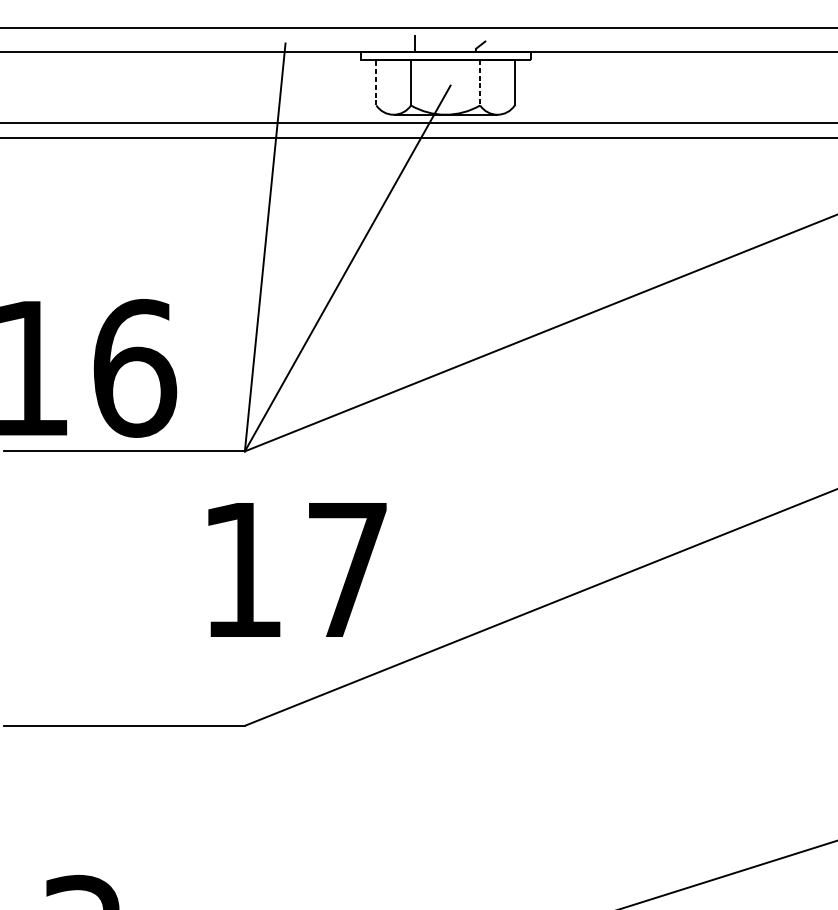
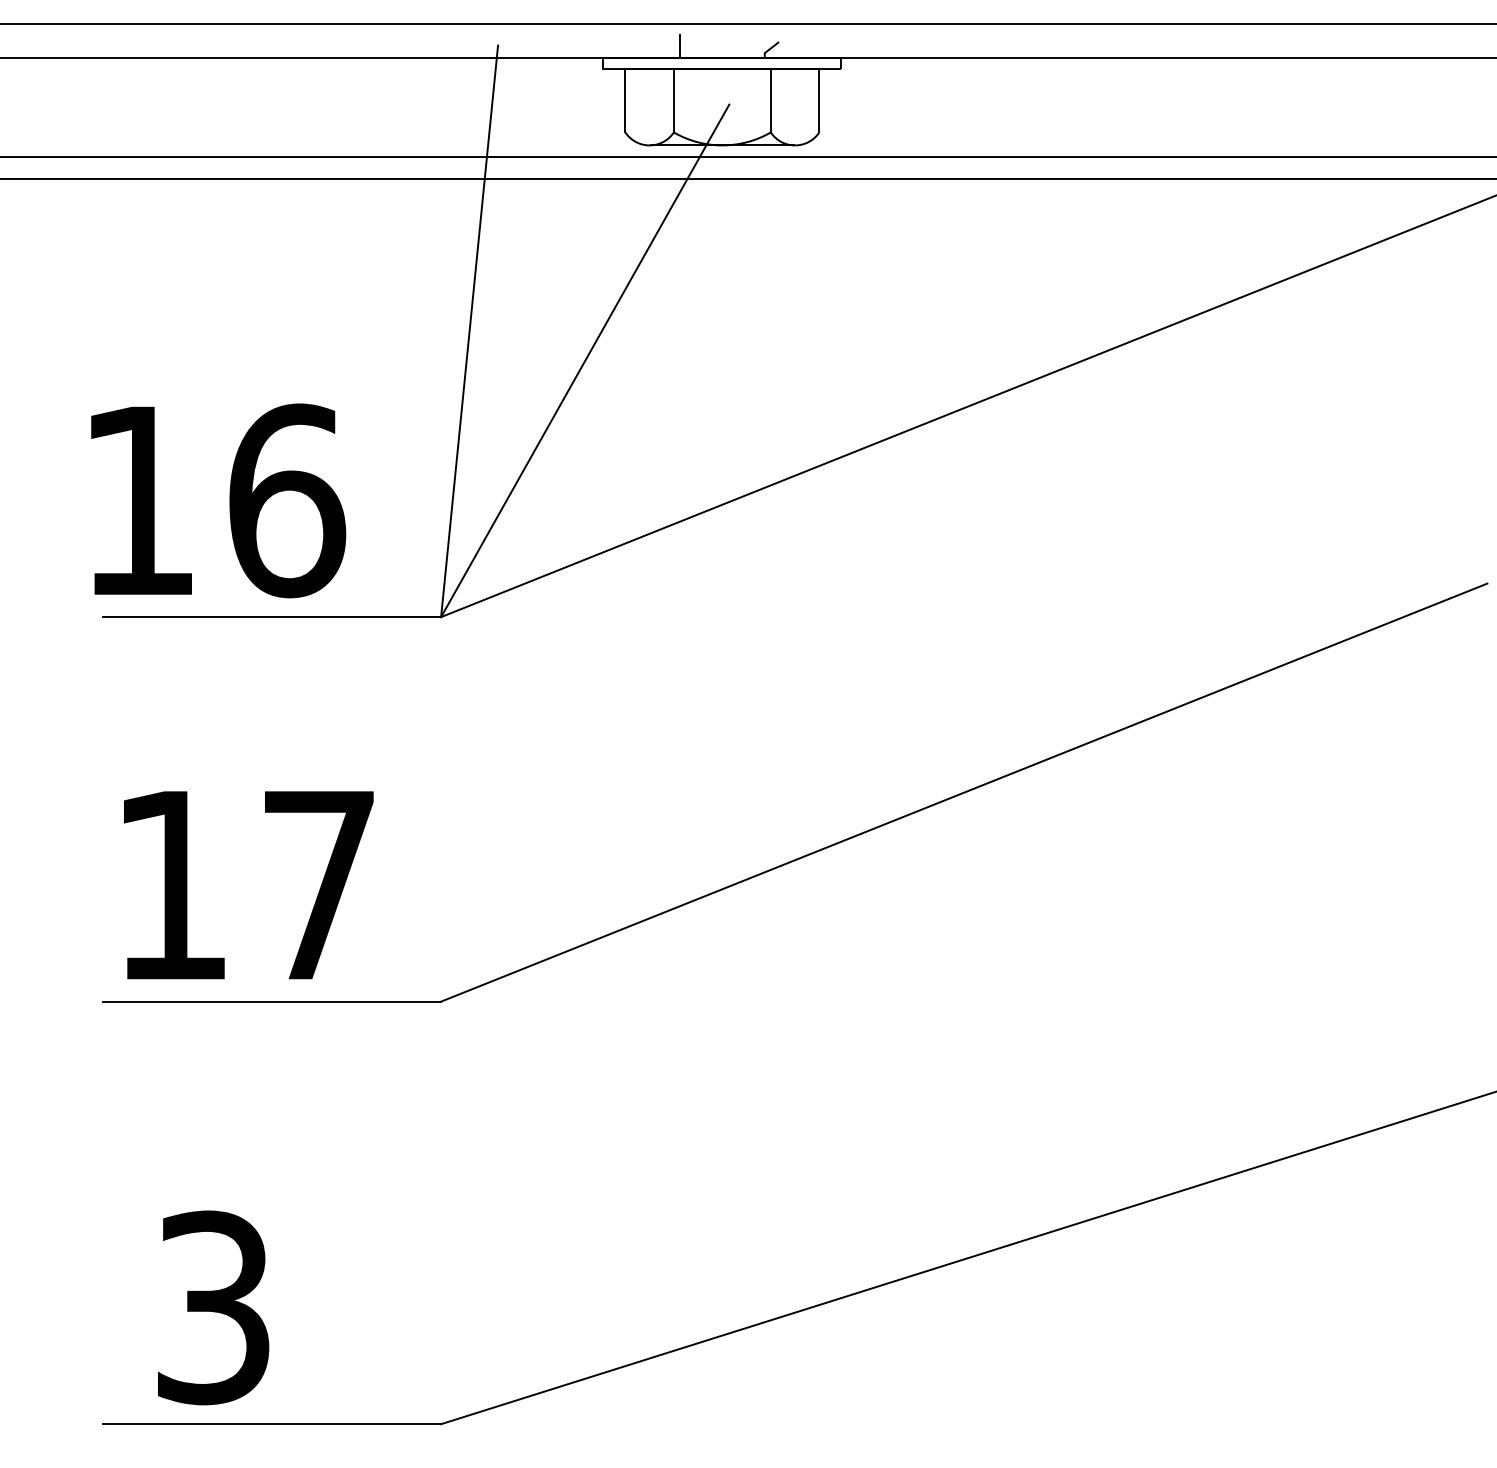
line: (376, 82) -> (625, 100), dashed -> solid
line: (479, 82) -> (770, 100), dashed -> solid
text: (297, 570) -> (248, 885), moved

